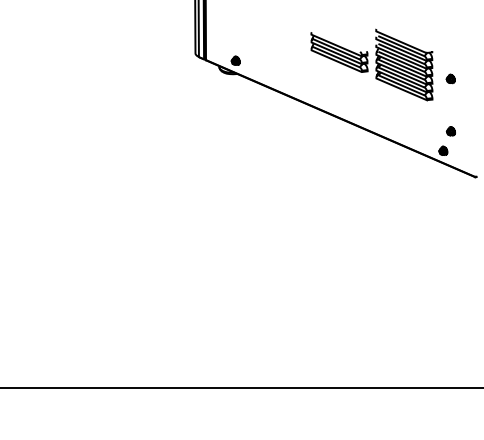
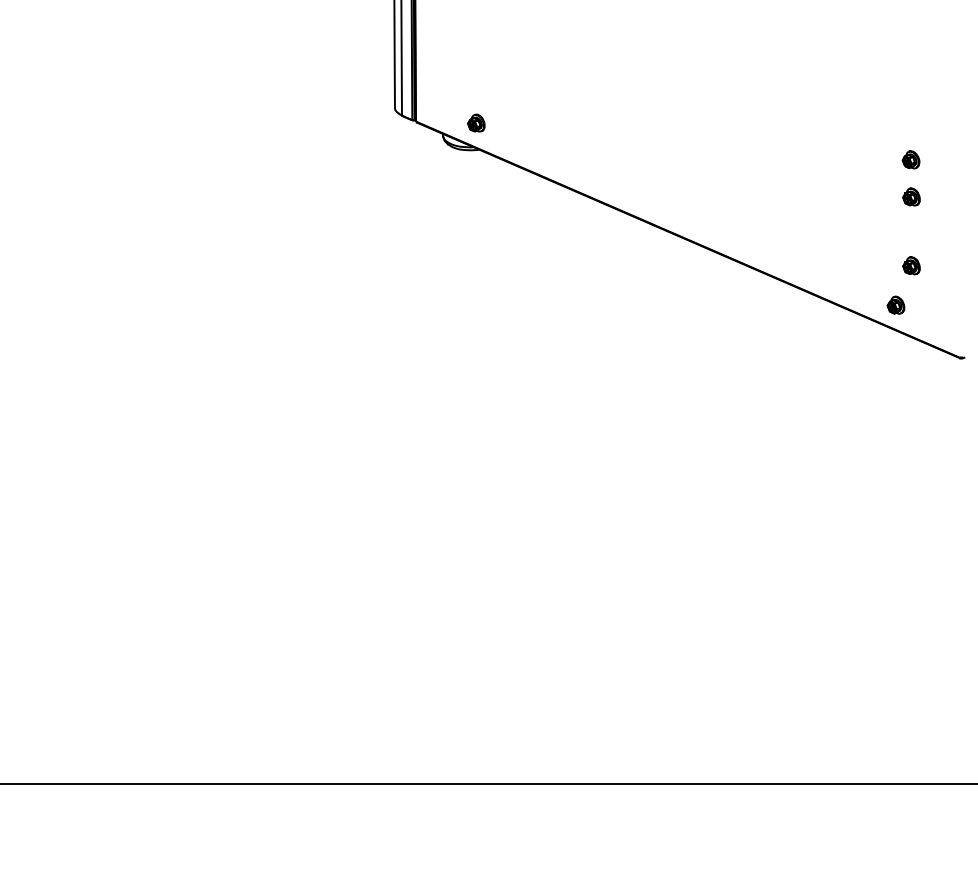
part: (371, 64) -> (750, 130), removed
part: (450, 97) -> (910, 197), added

